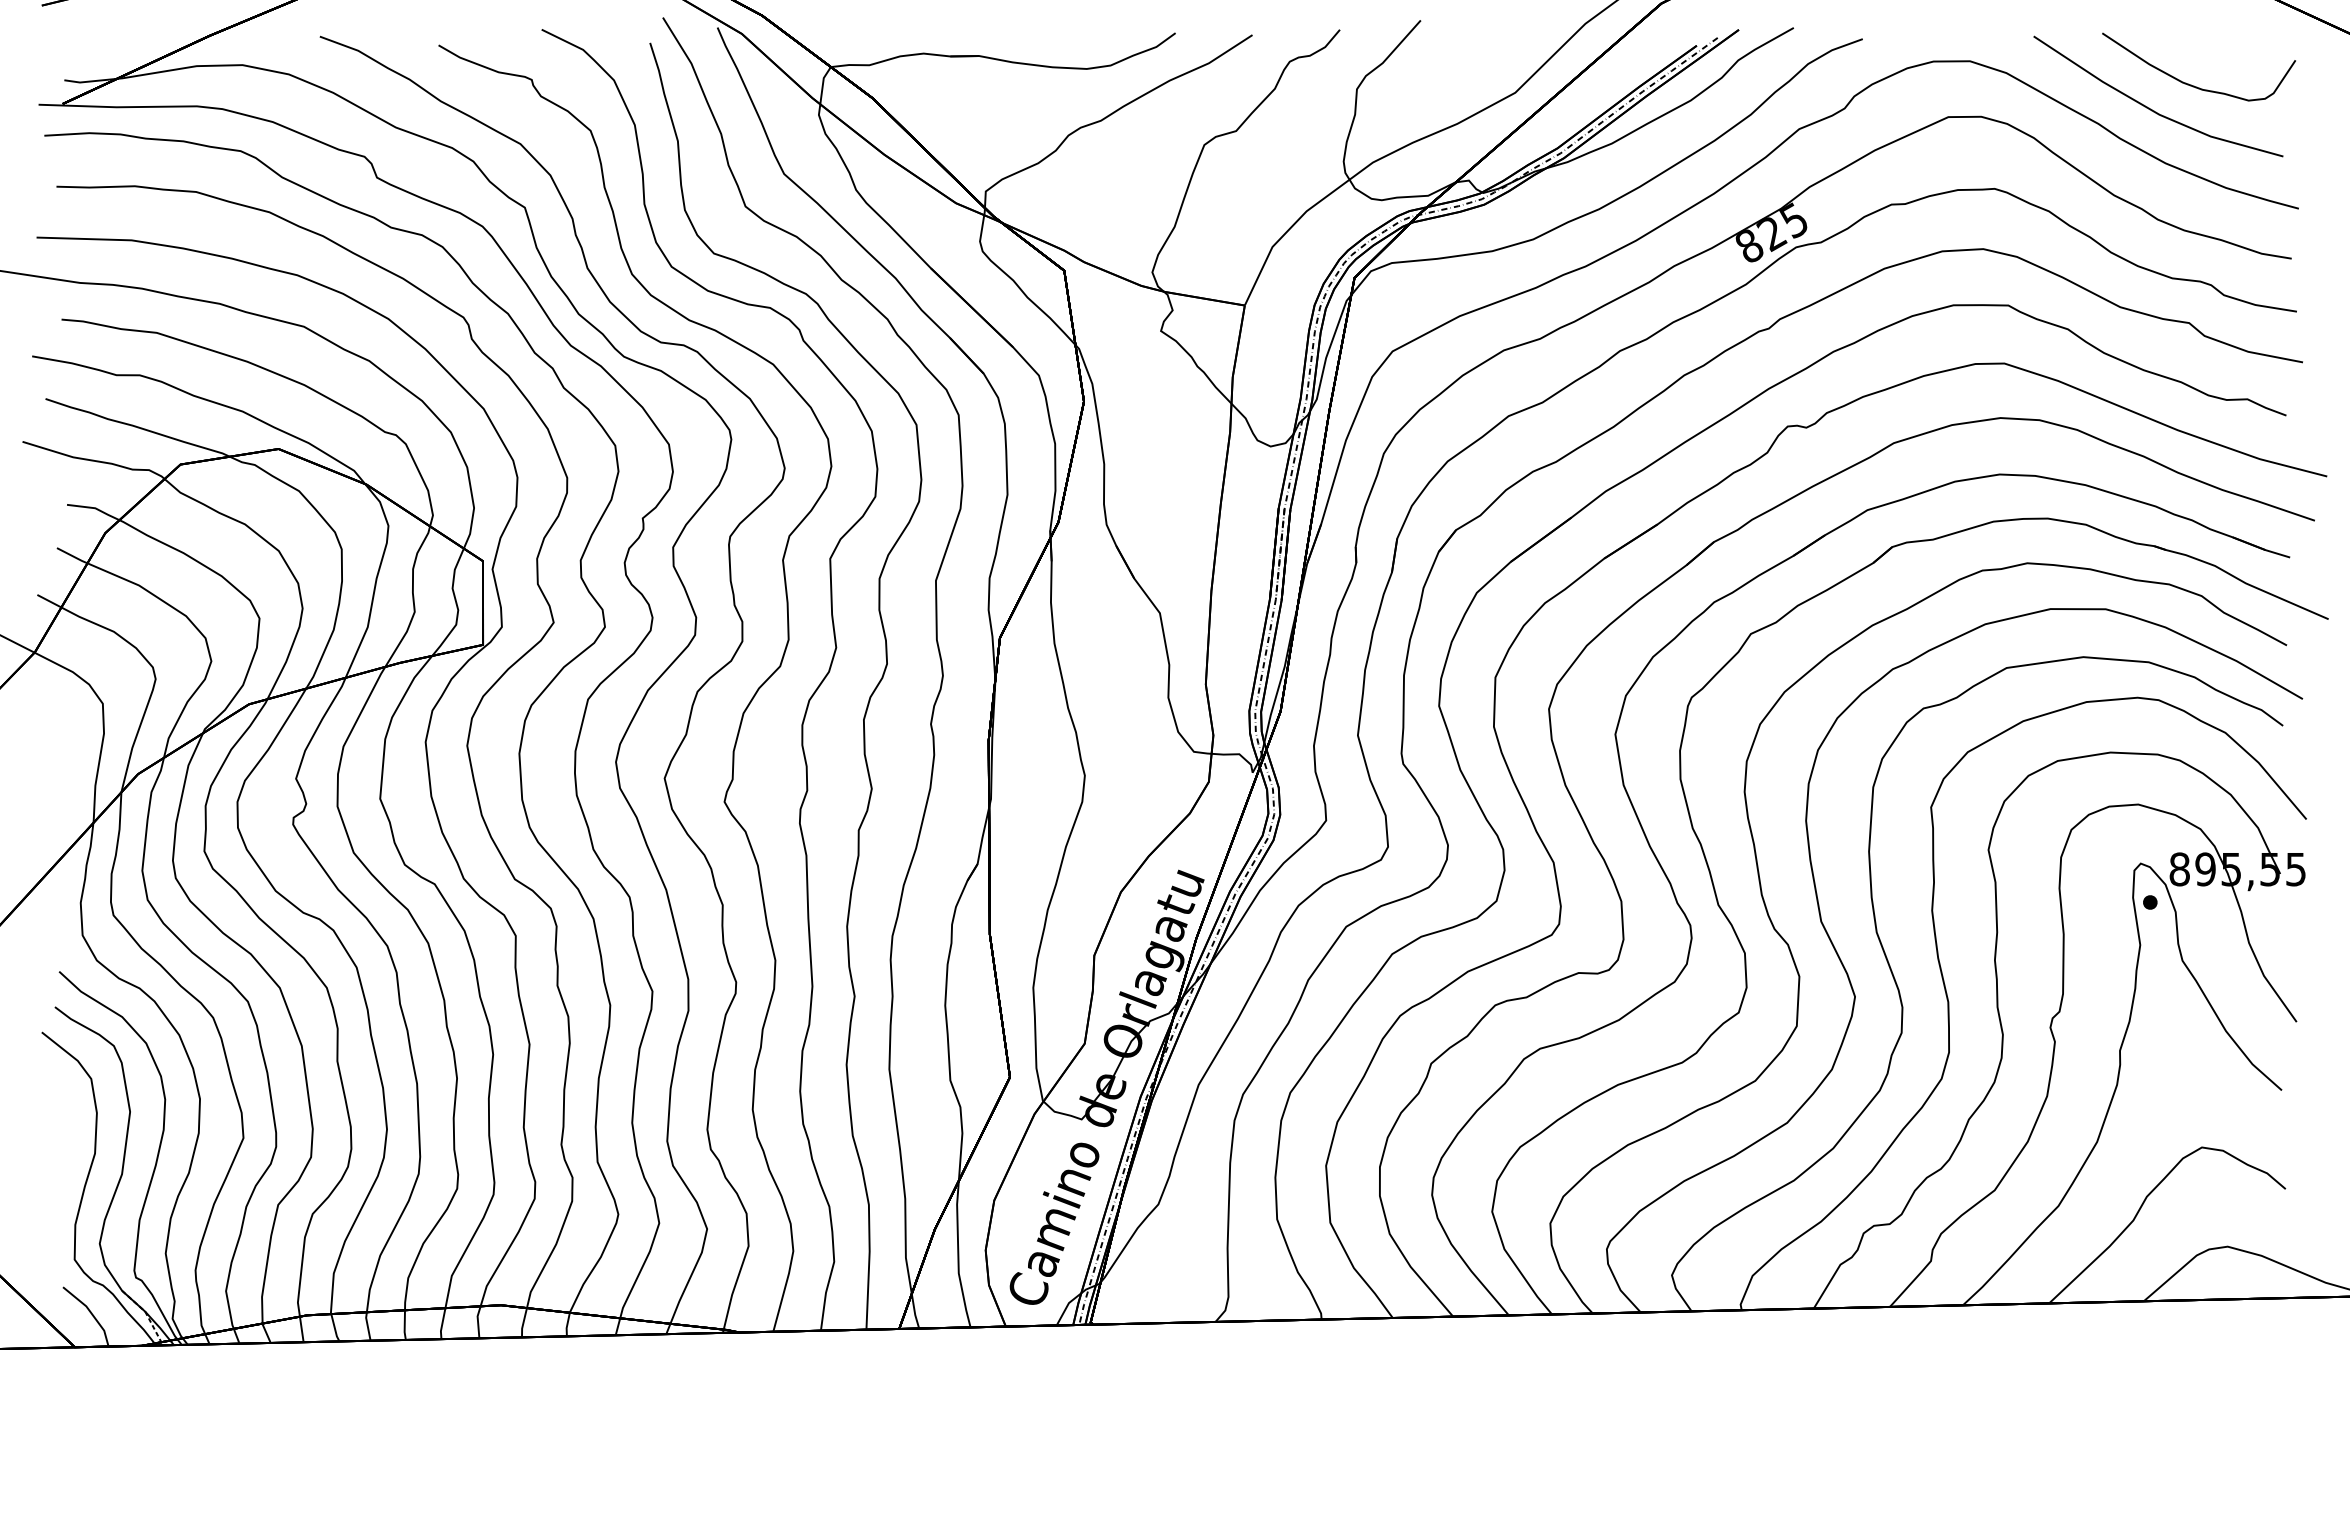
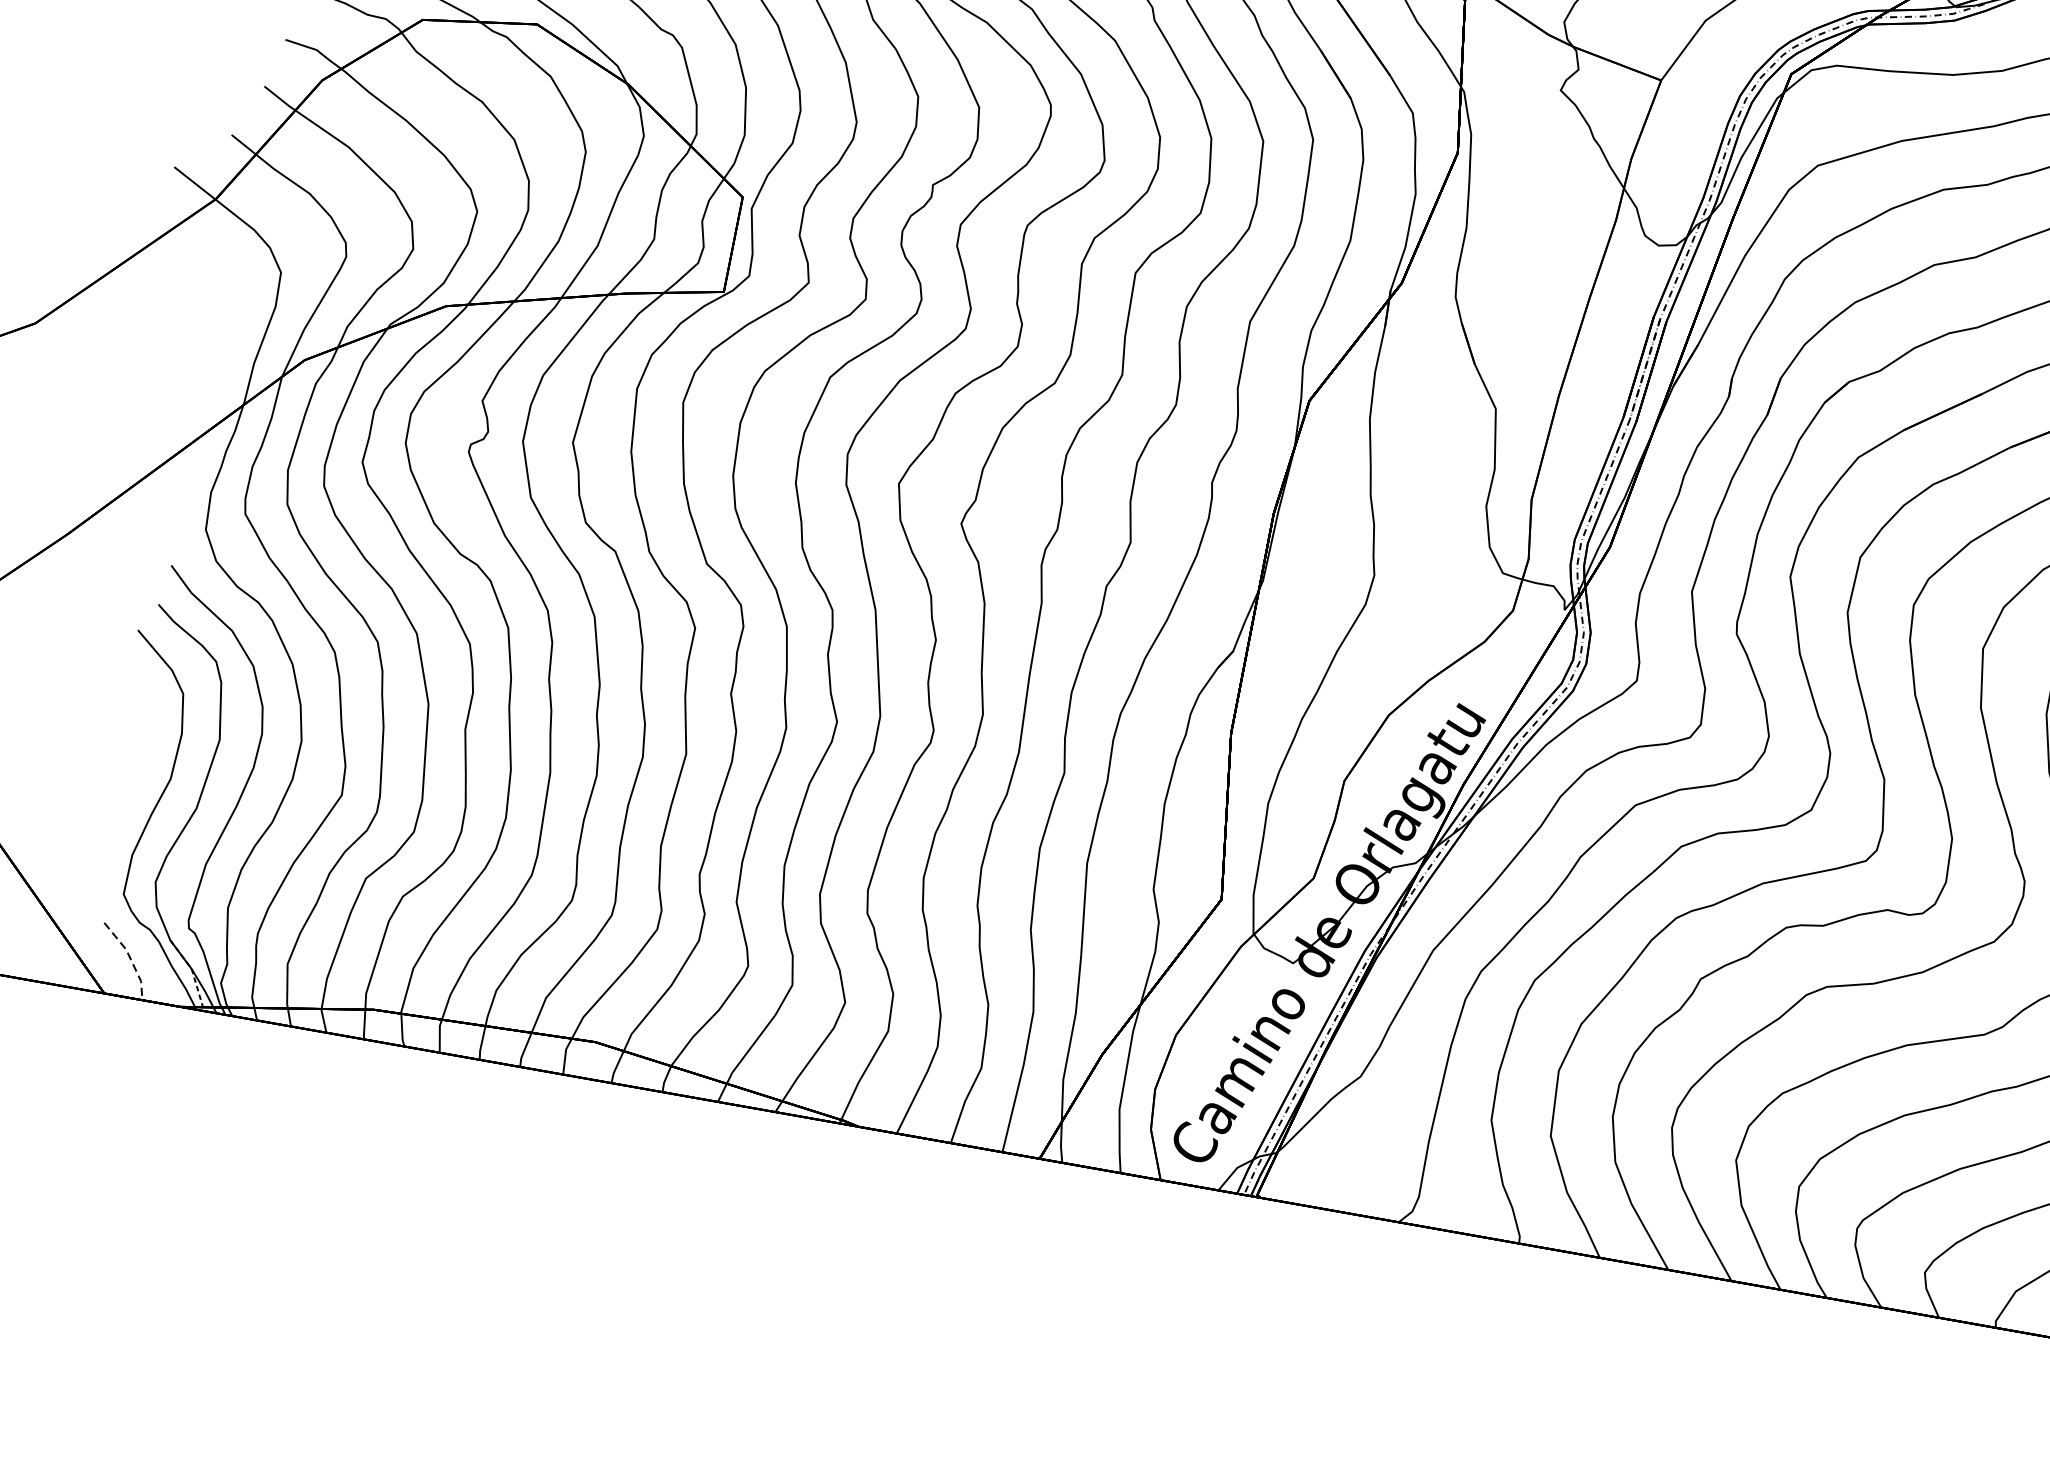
line: (91, 1313) -> (130, 958), solid -> dashed

